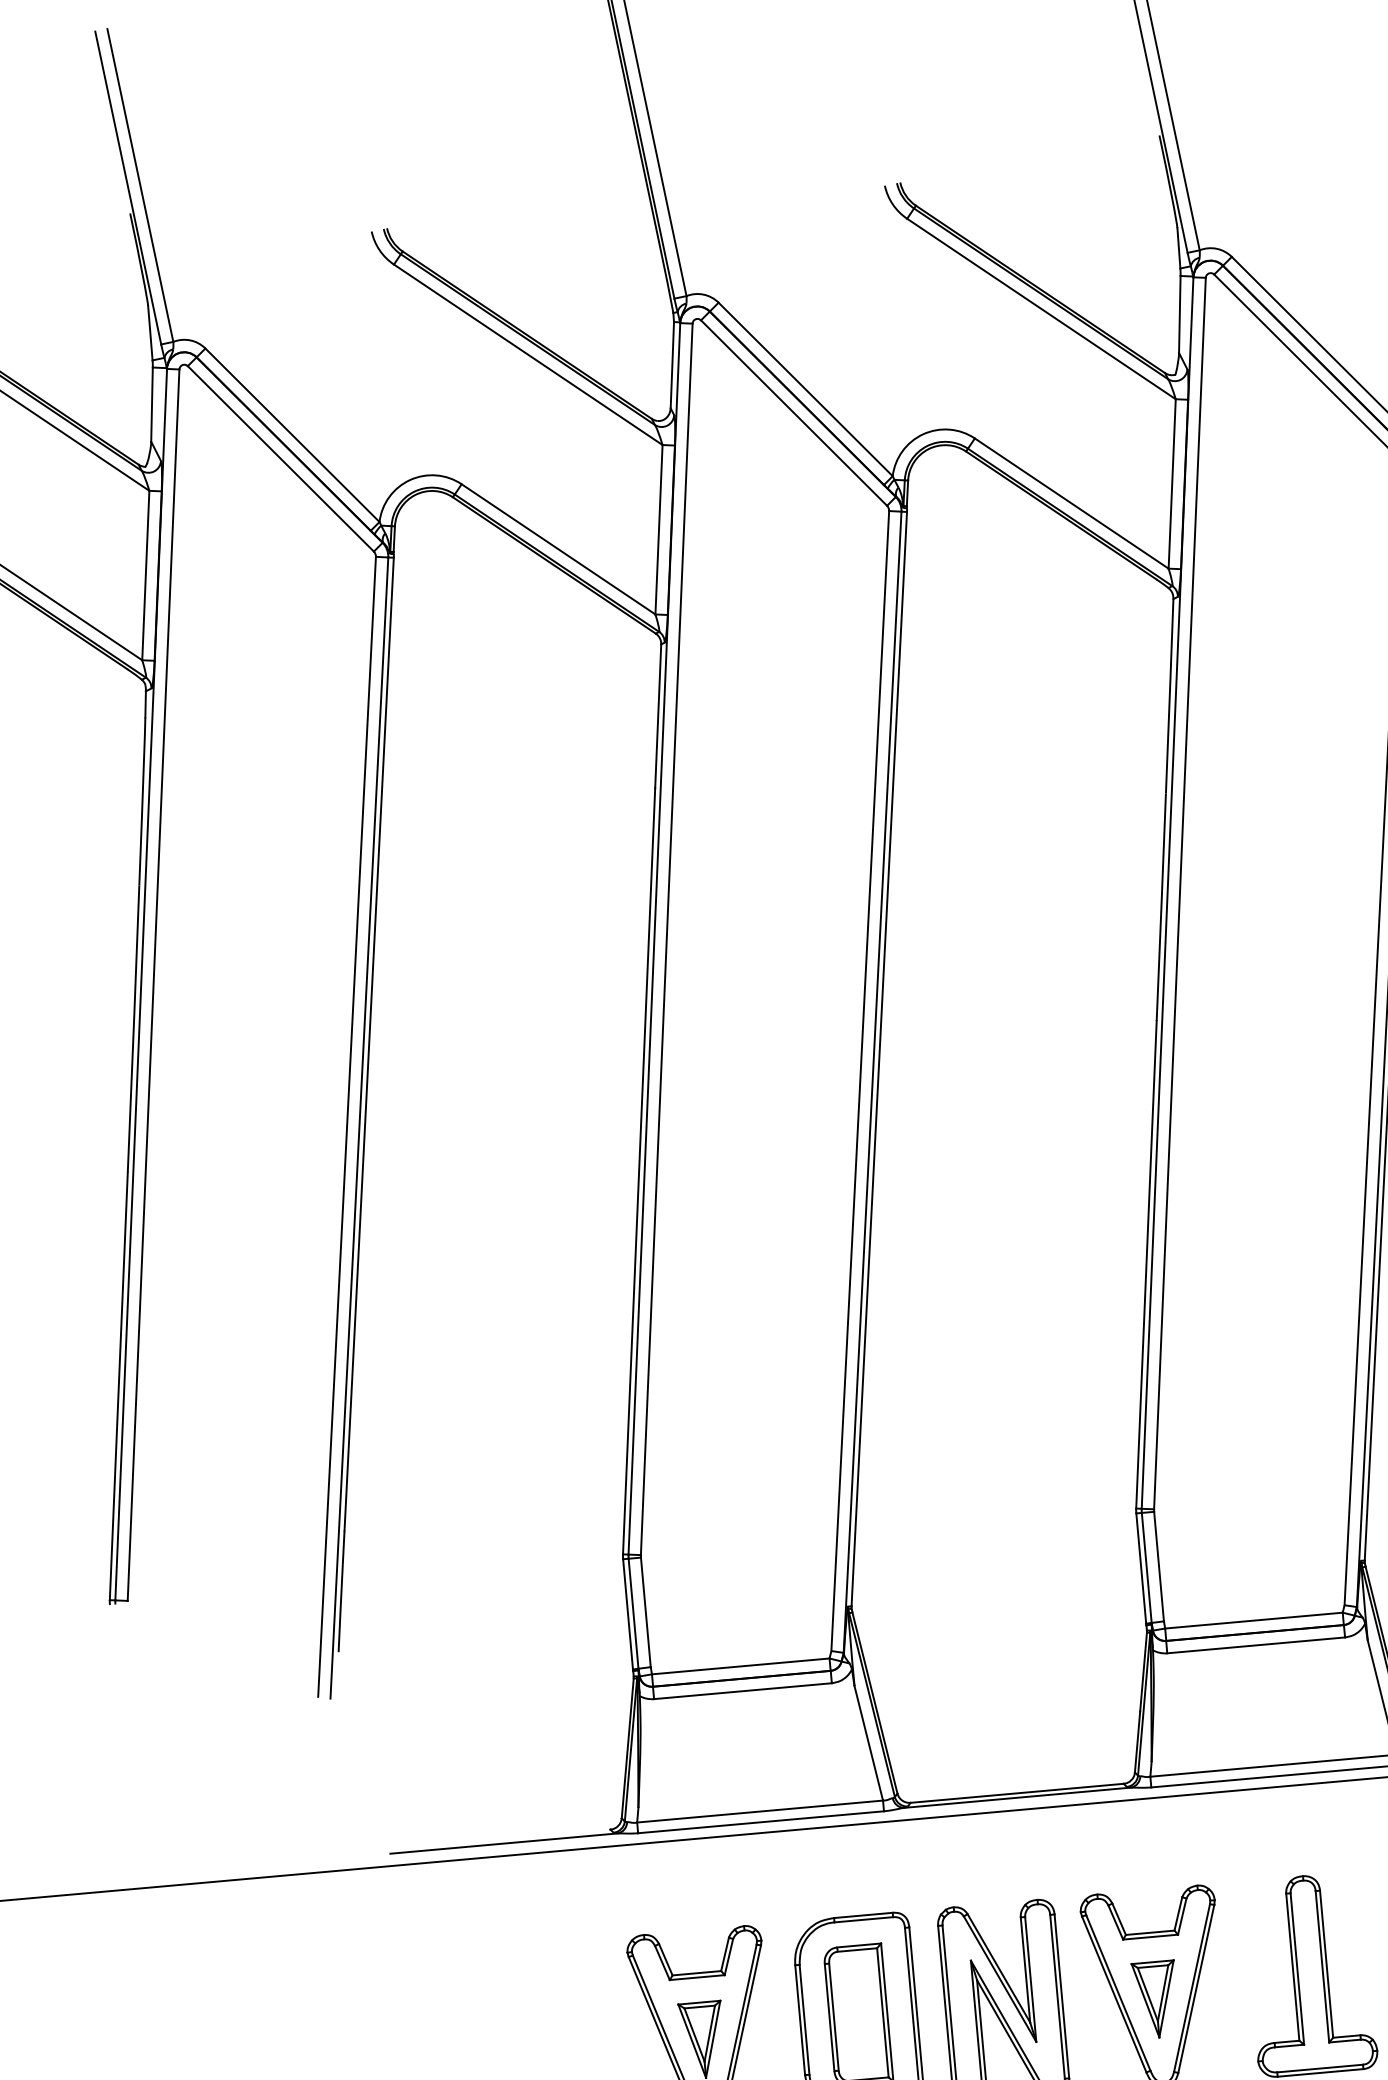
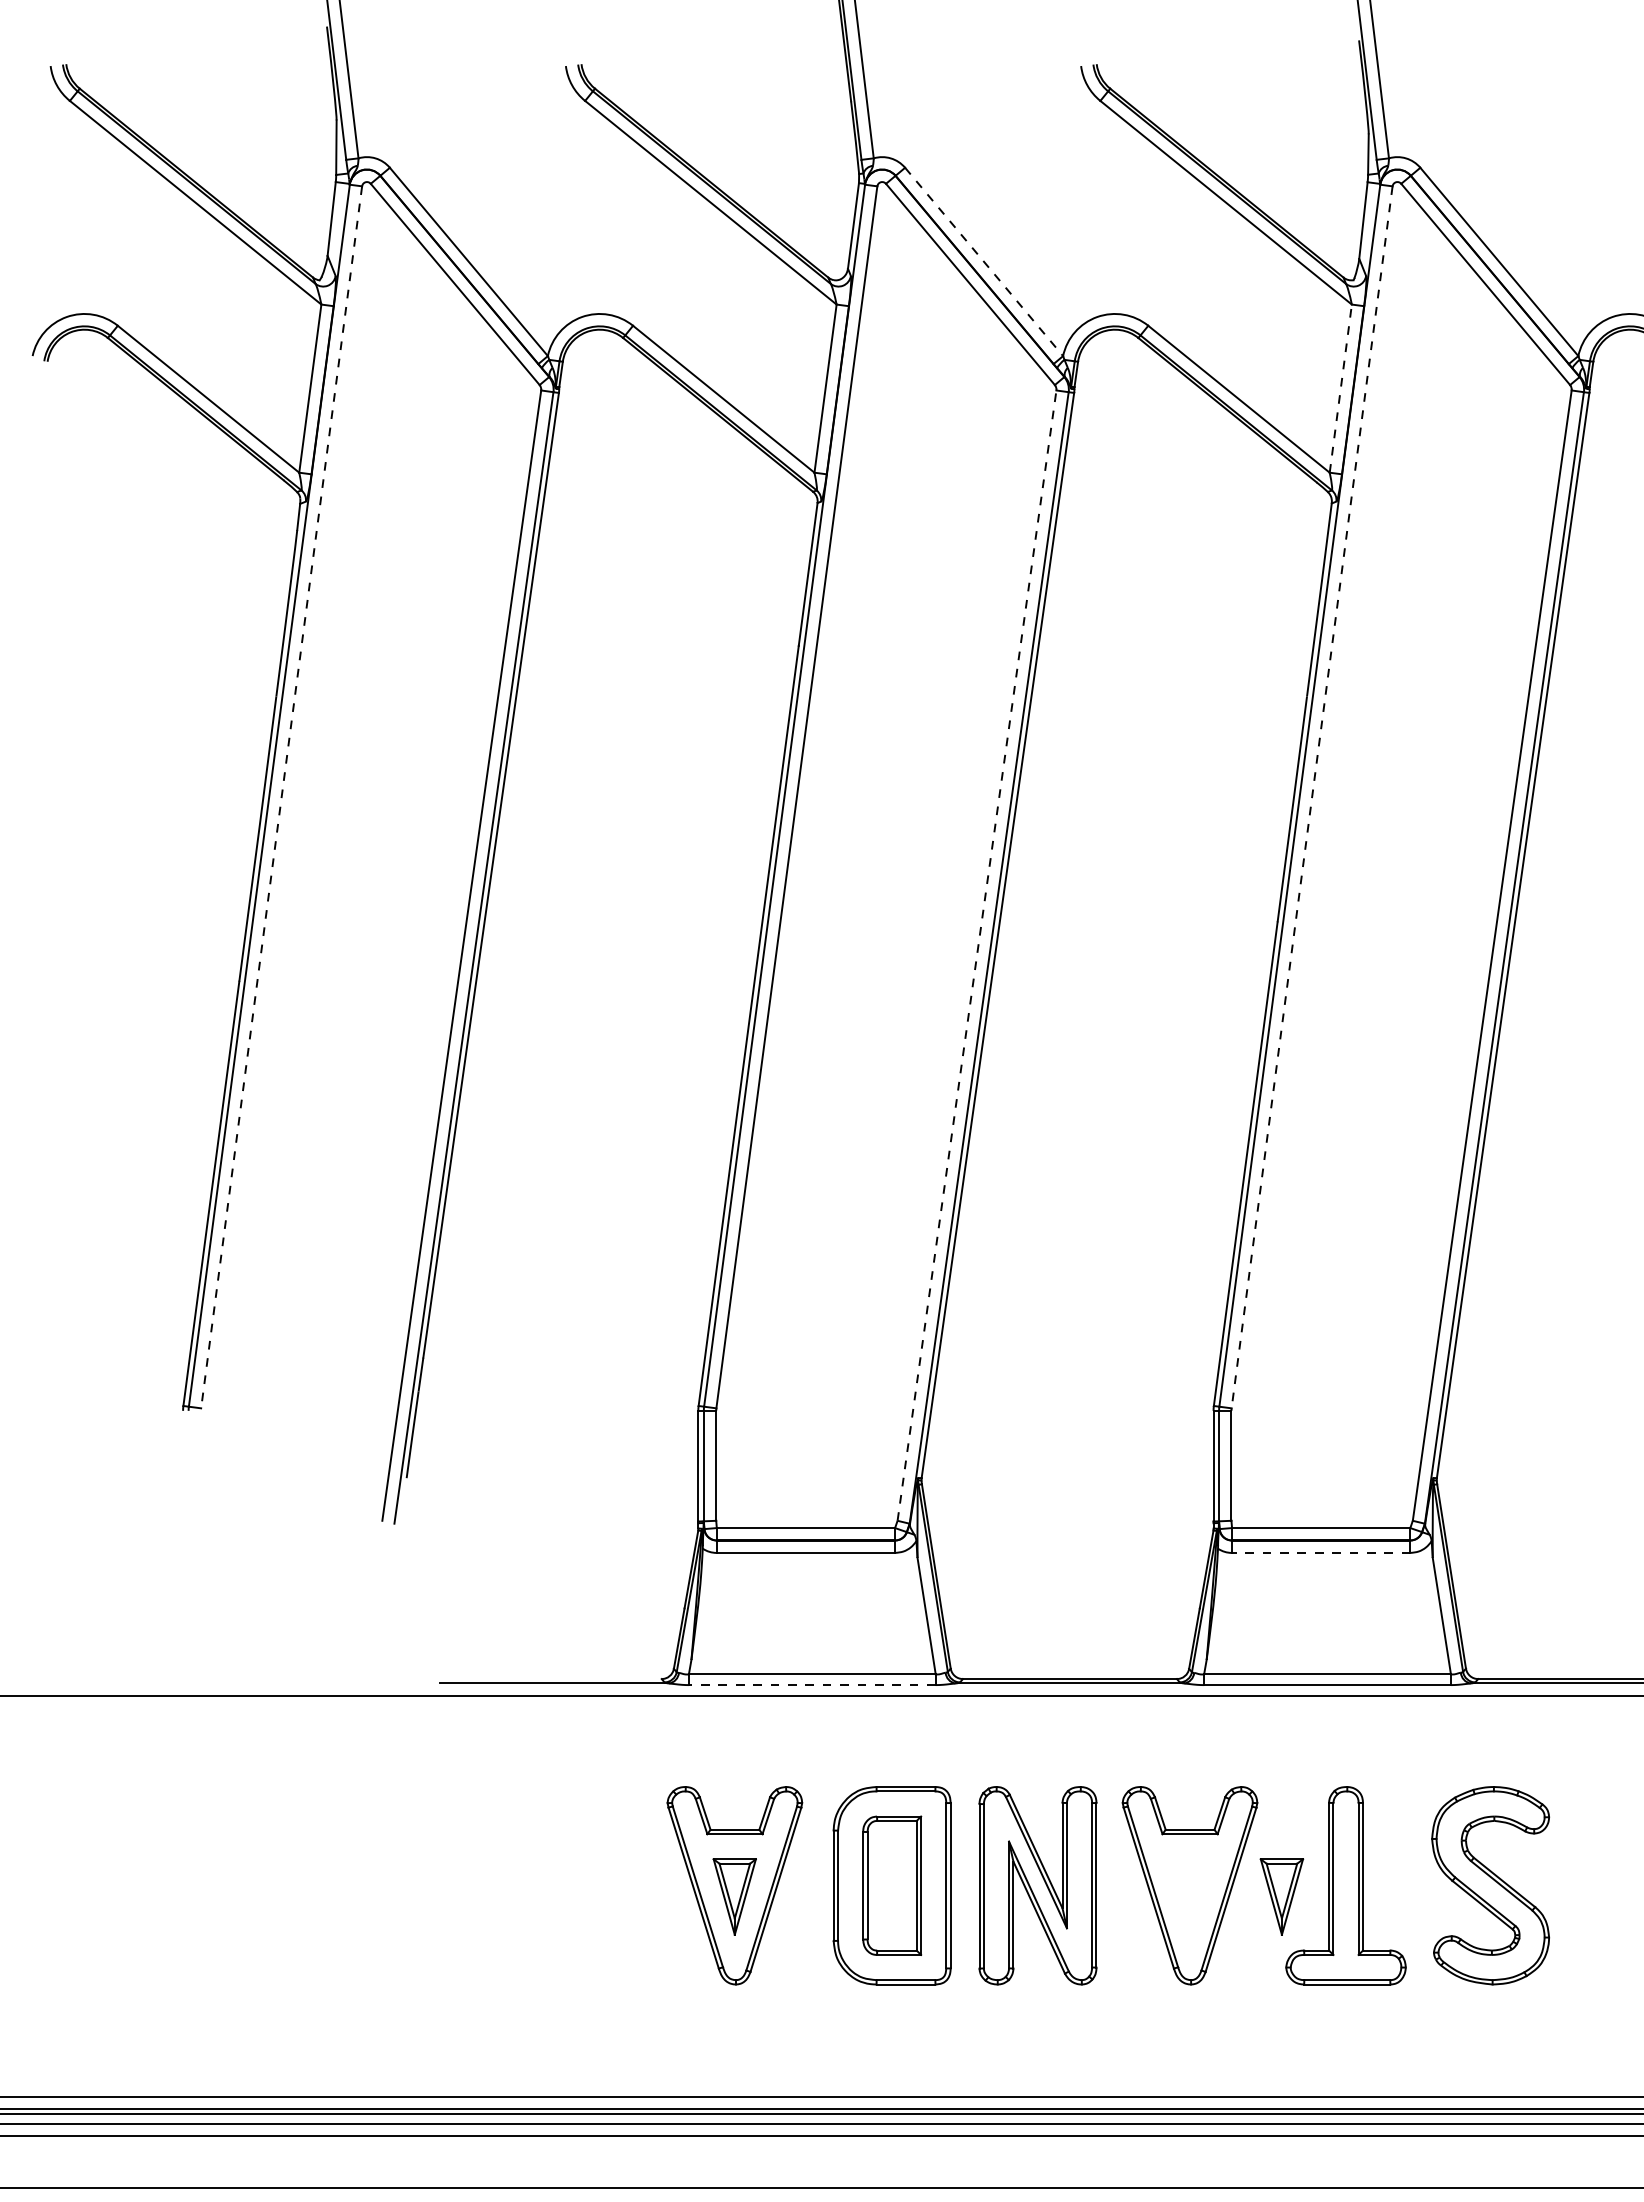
line: (806, 388) -> (984, 261), solid -> dashed
line: (1171, 483) -> (1340, 388), solid -> dashed
line: (1180, 893) -> (1312, 797), solid -> dashed
line: (153, 985) -> (281, 797), solid -> dashed
line: (860, 1080) -> (977, 955), solid -> dashed
line: (1255, 1645) -> (1320, 1552), solid -> dashed
line: (760, 1822) -> (811, 1685), solid -> dashed
part: (1155, 1999) -> (1281, 1896), moved

